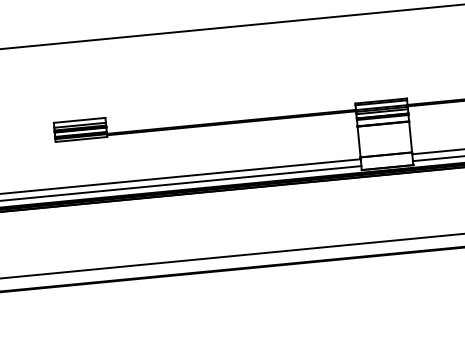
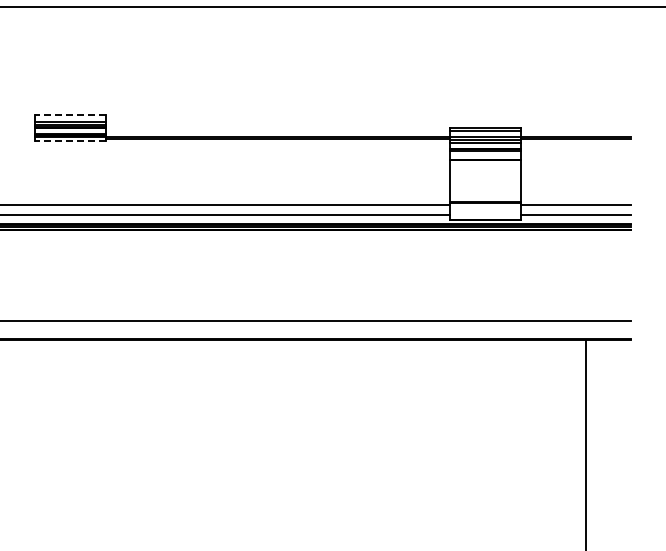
line: (79, 120) -> (70, 114), solid -> dashed
line: (81, 139) -> (70, 141), solid -> dashed

